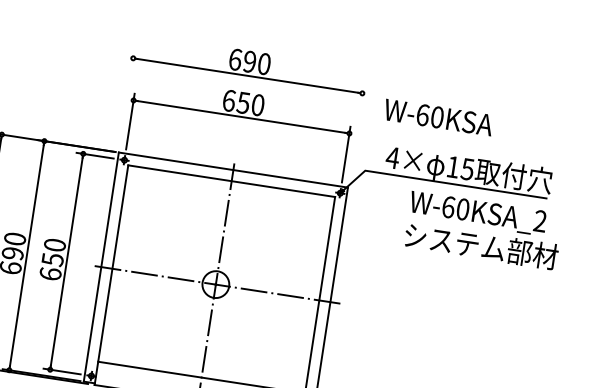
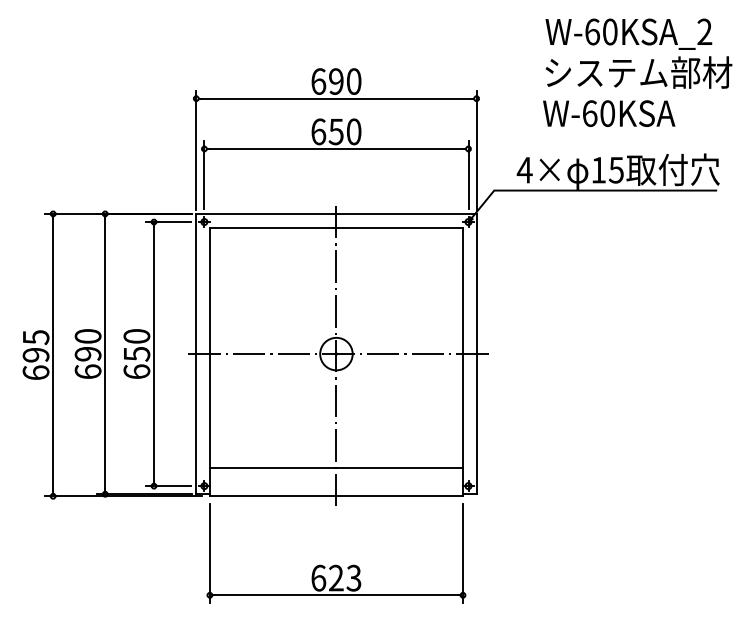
line: (127, 99) -> (196, 149), added
text: (438, 117) -> (609, 113), moved
line: (355, 134) -> (476, 149), added
text: (483, 230) -> (638, 53), moved

